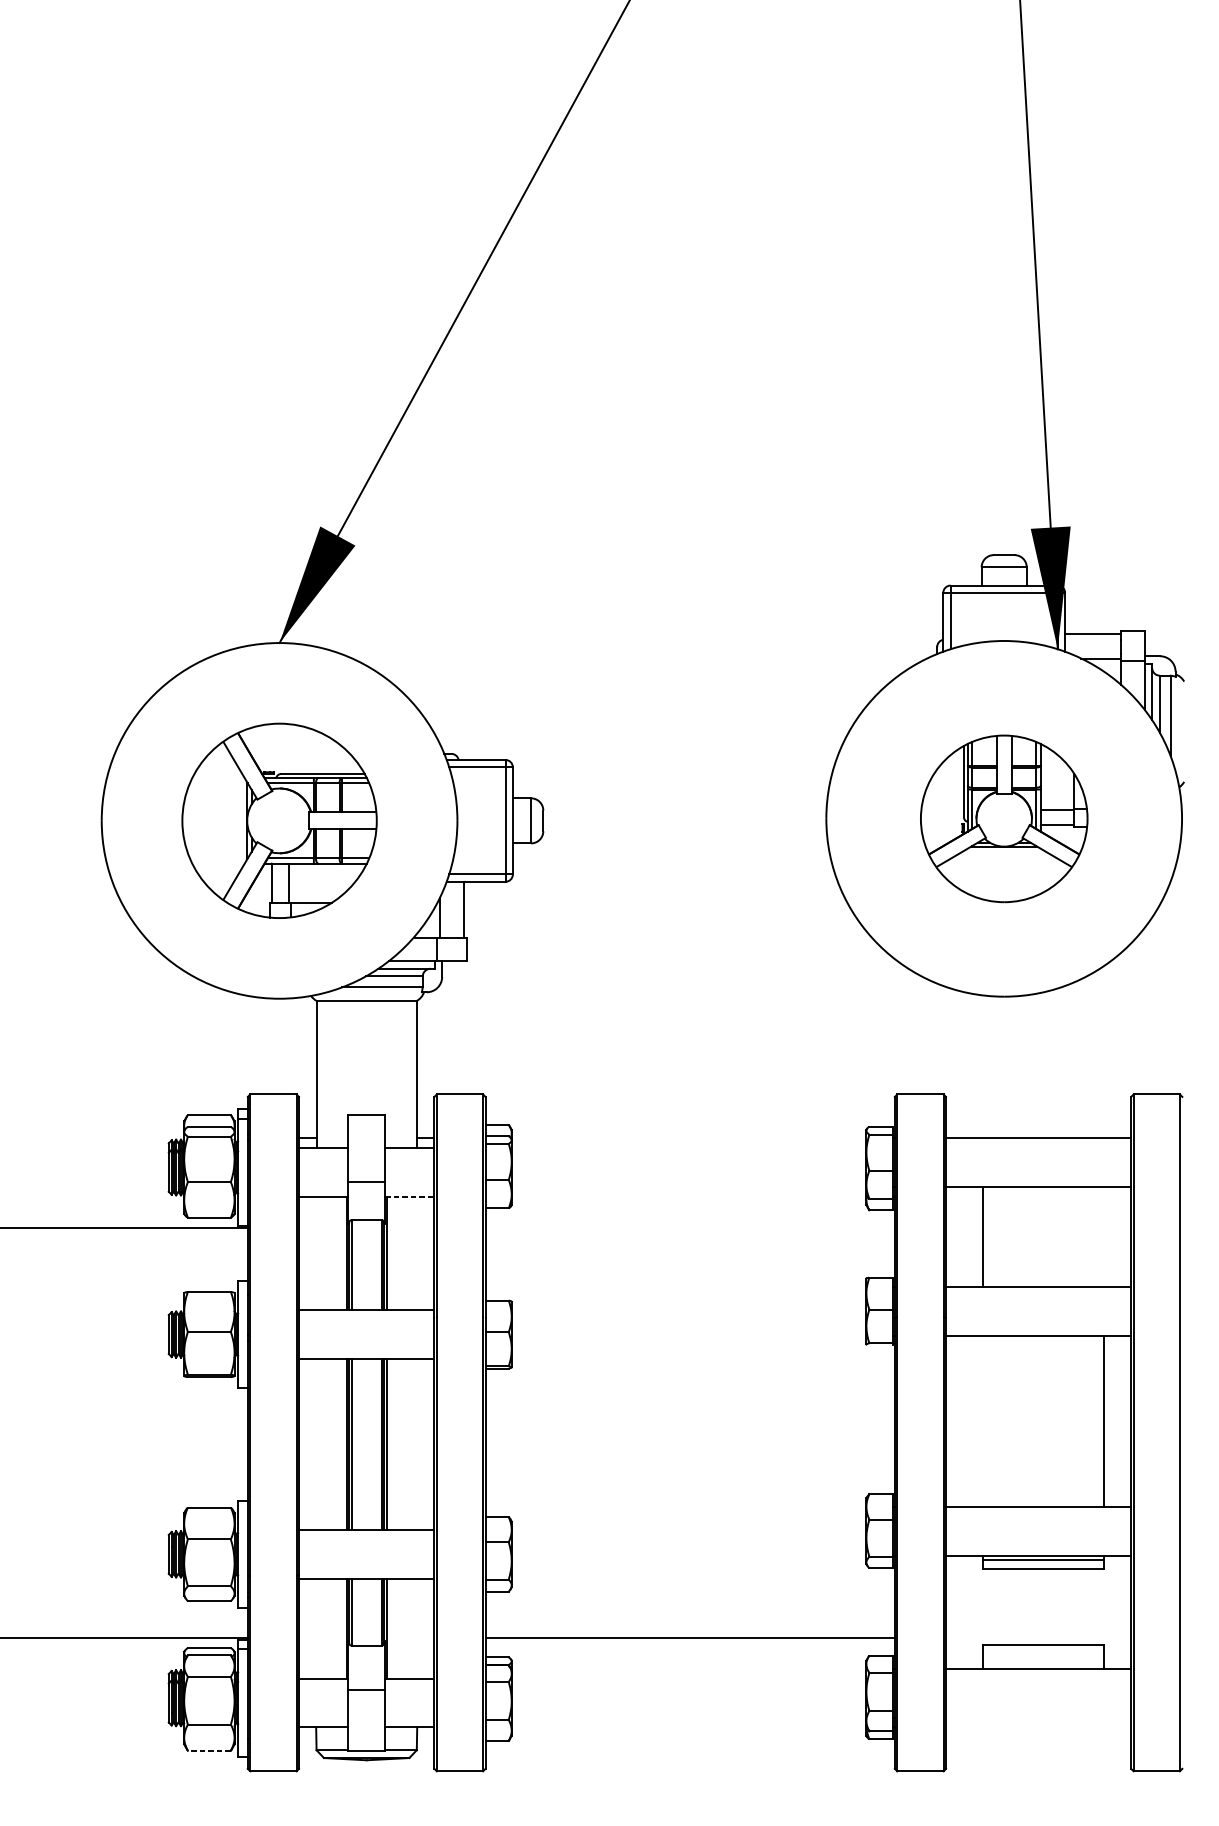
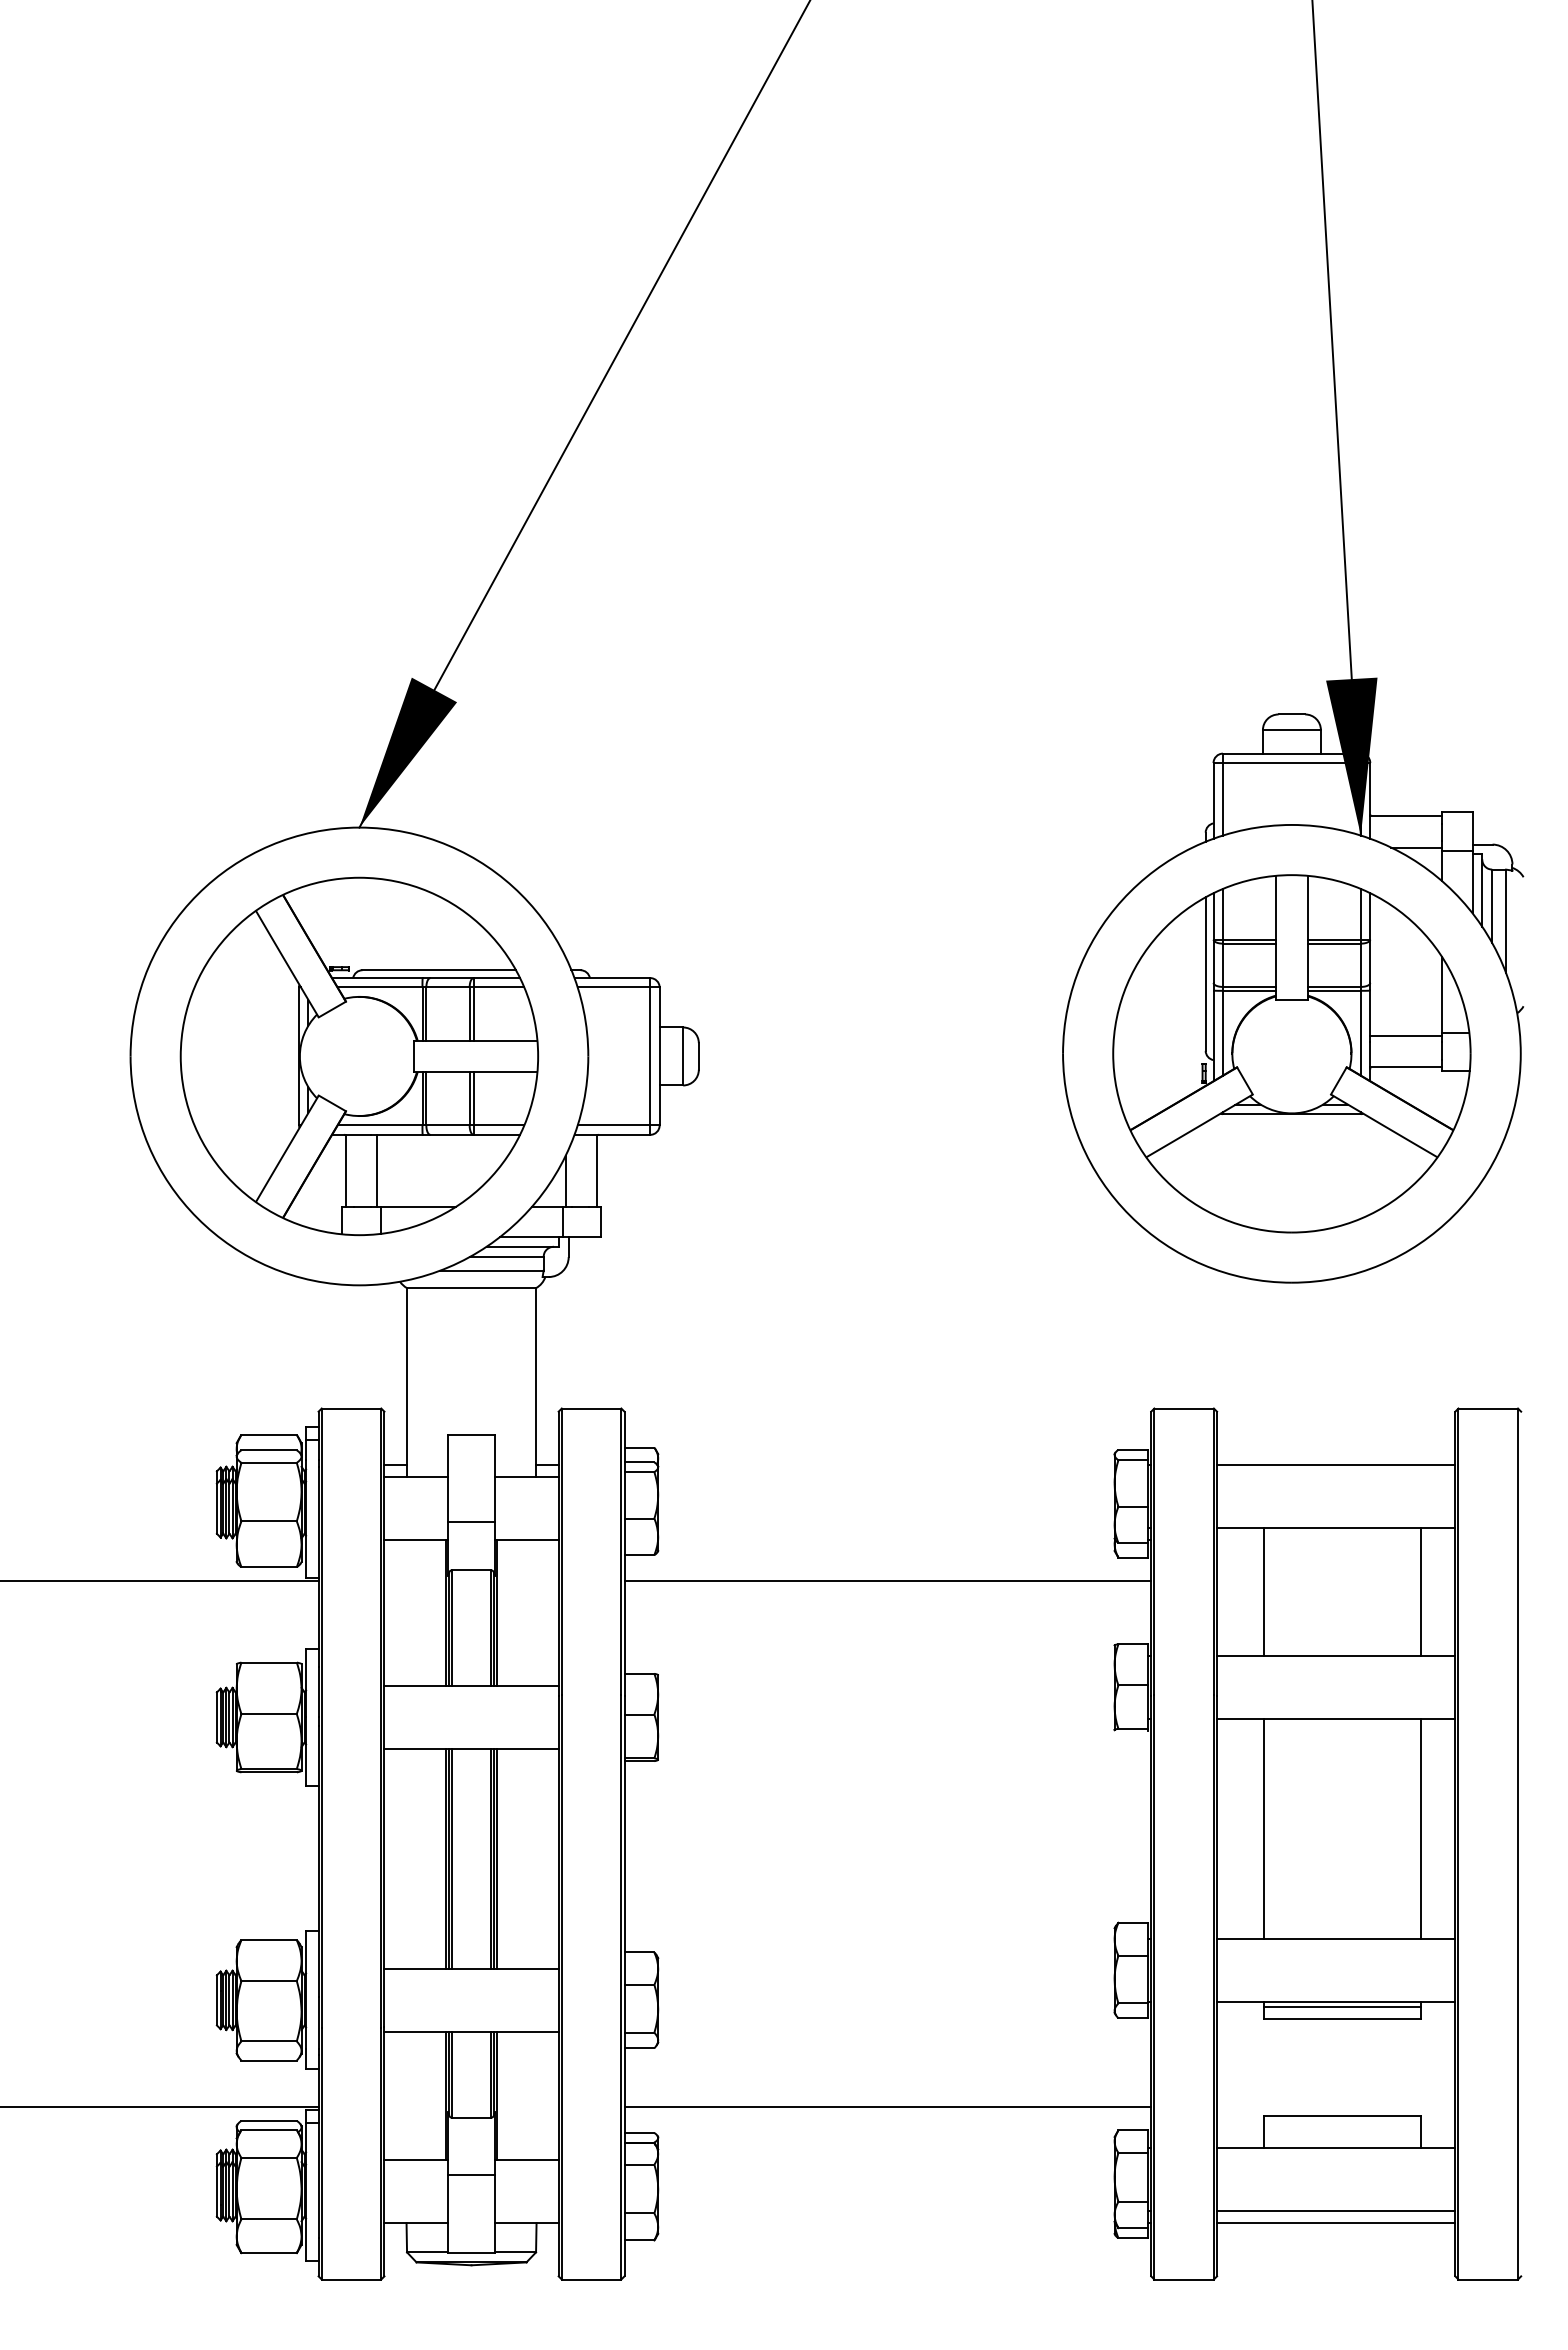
part: (1003, 818) -> (1291, 1053), size x1.67
part: (279, 820) -> (359, 1056), size x1.43
line: (410, 1197) -> (527, 1540), dashed -> solid
line: (689, 1228) -> (887, 1580), added
line: (1104, 1236) -> (1420, 1591), added
line: (982, 1421) -> (1264, 1829), added
line: (1038, 1717) -> (1336, 2210), added
line: (1038, 1727) -> (1336, 2223), added
line: (209, 1751) -> (269, 2253), dashed -> solid

